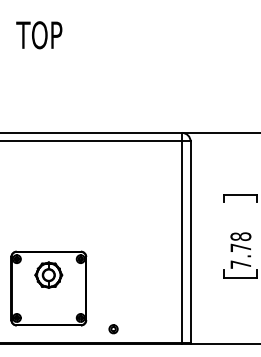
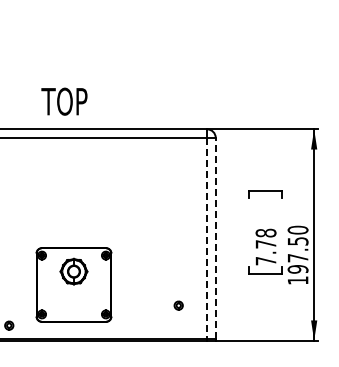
text: (39, 35) -> (64, 101), moved
line: (182, 242) -> (207, 238), solid -> dashed
line: (190, 242) -> (215, 238), solid -> dashed
part: (113, 329) -> (178, 305), moved

